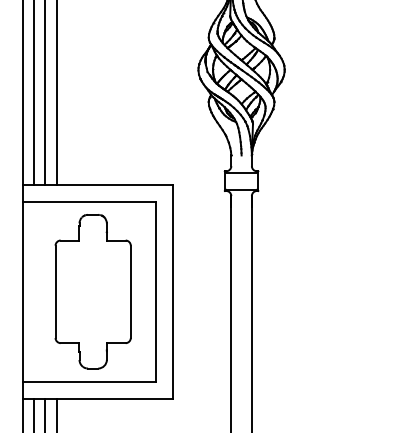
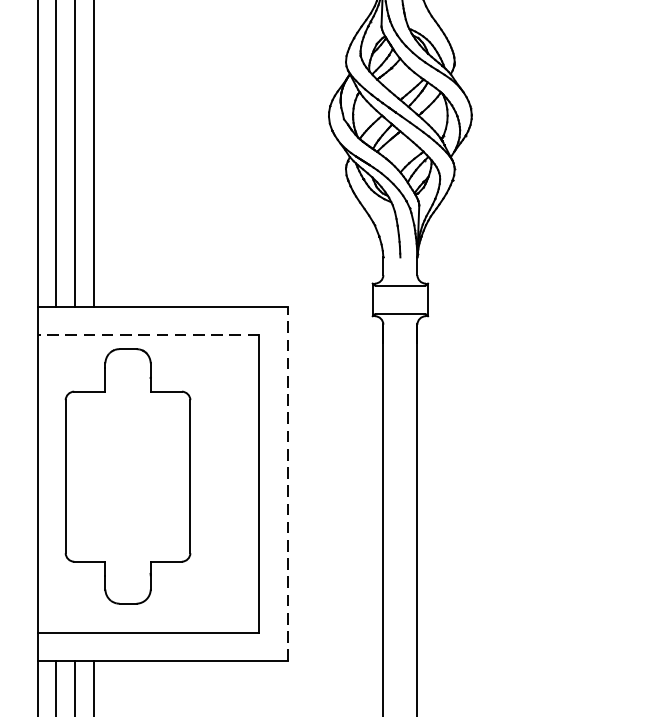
line: (89, 202) -> (148, 335), solid -> dashed
part: (92, 291) -> (126, 476), moved
line: (173, 292) -> (287, 484), solid -> dashed

